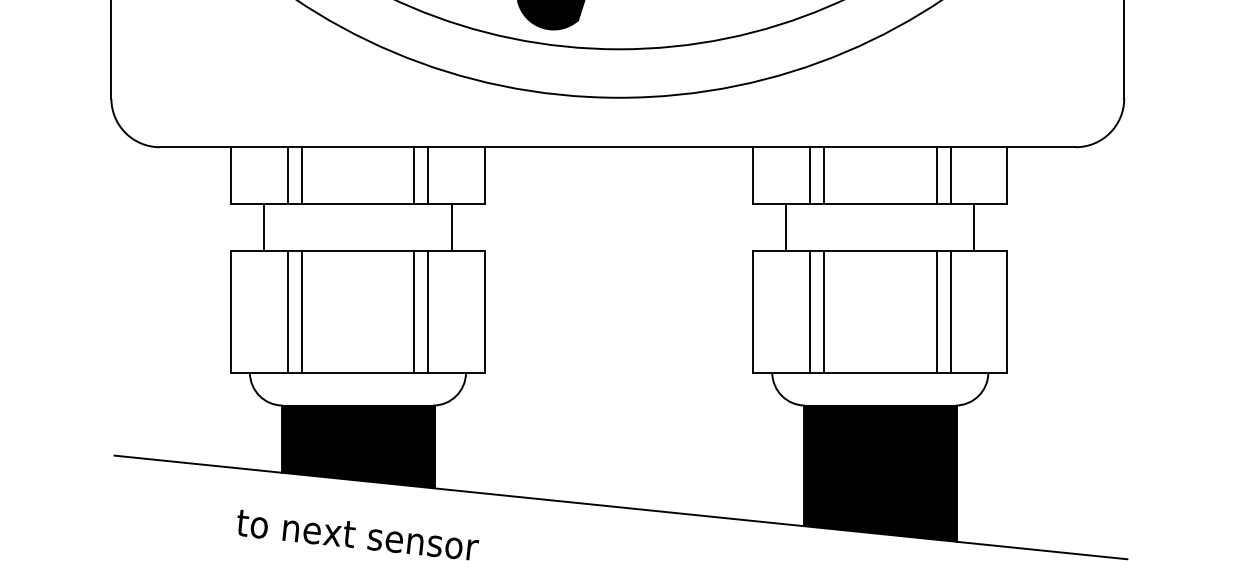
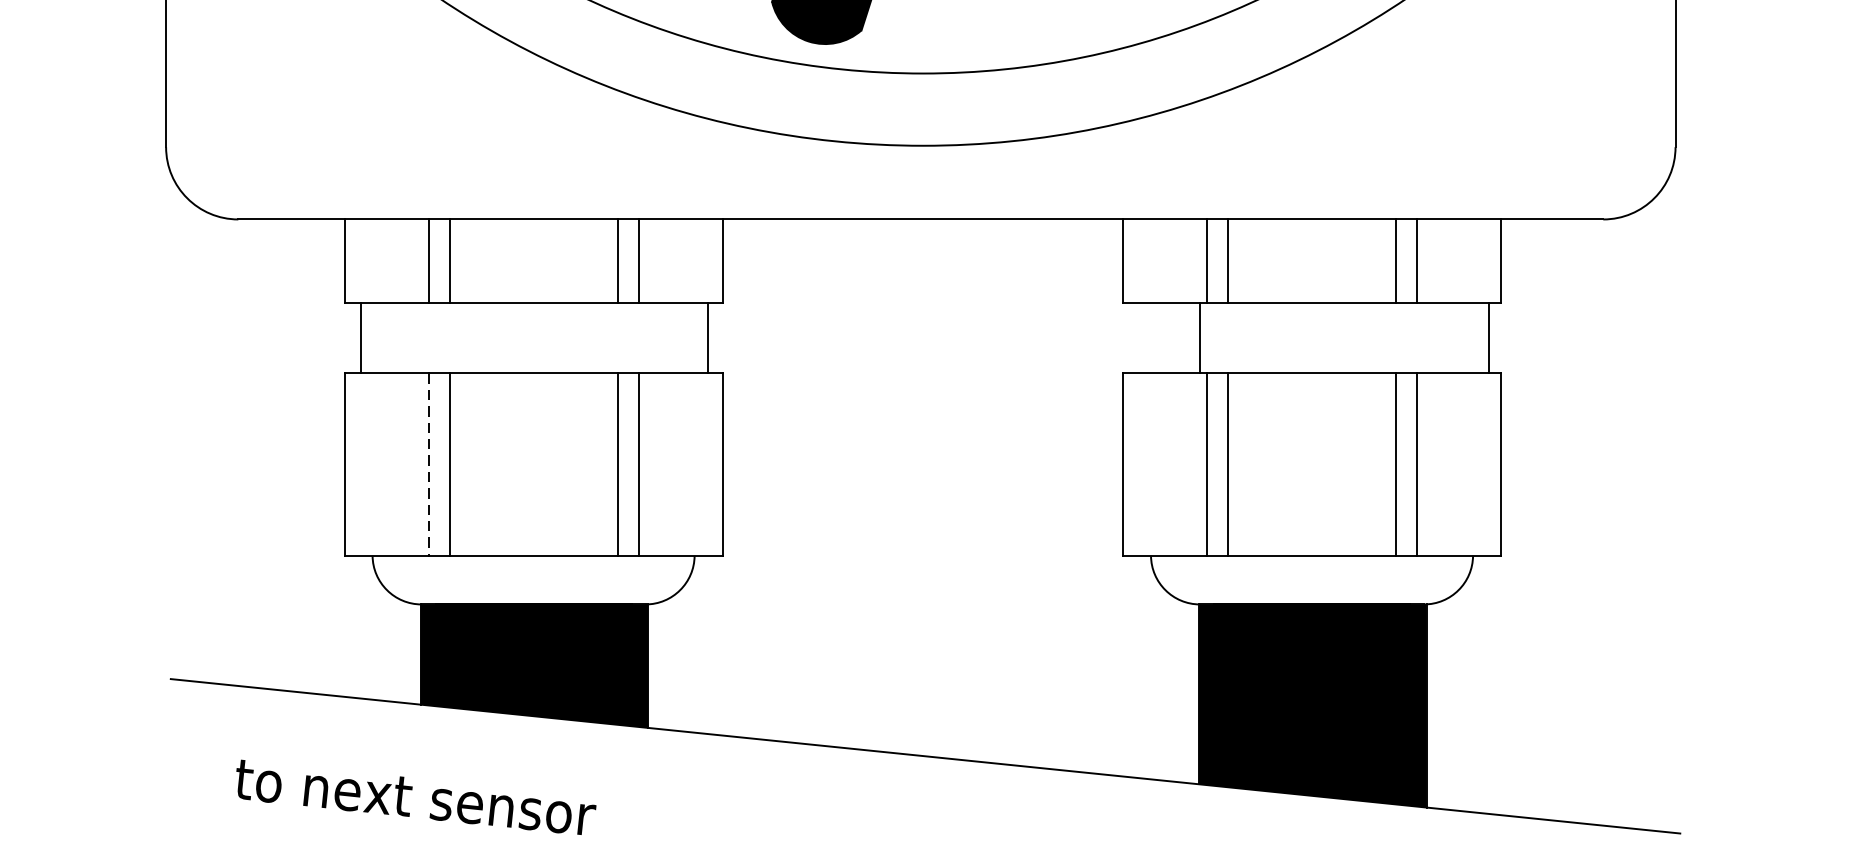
line: (264, 226) -> (361, 337), moved
line: (451, 226) -> (707, 337), moved
line: (786, 226) -> (1200, 337), moved
line: (974, 226) -> (1489, 337), moved
line: (287, 312) -> (428, 465), solid -> dashed
text: (358, 534) -> (416, 796), moved

